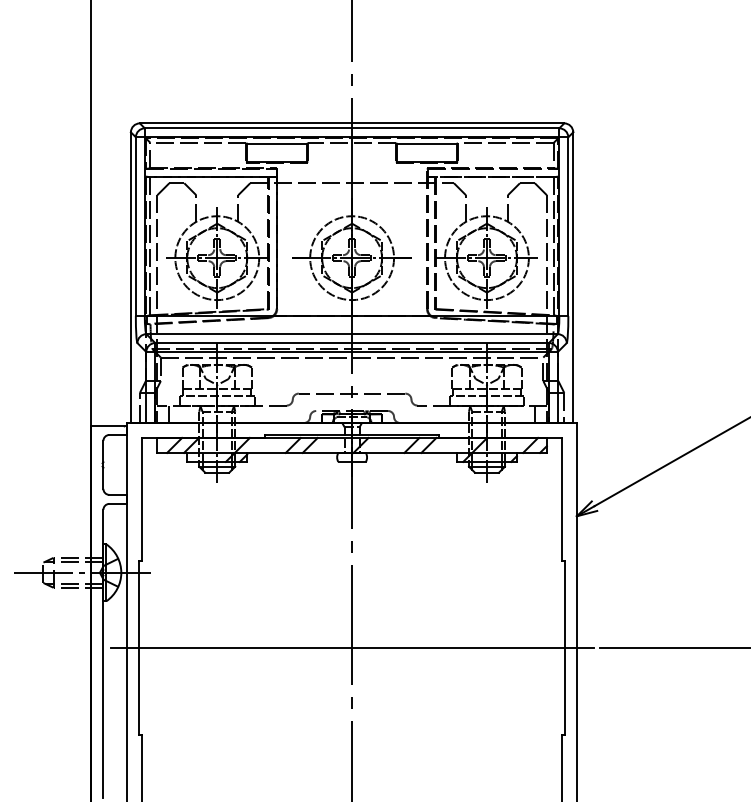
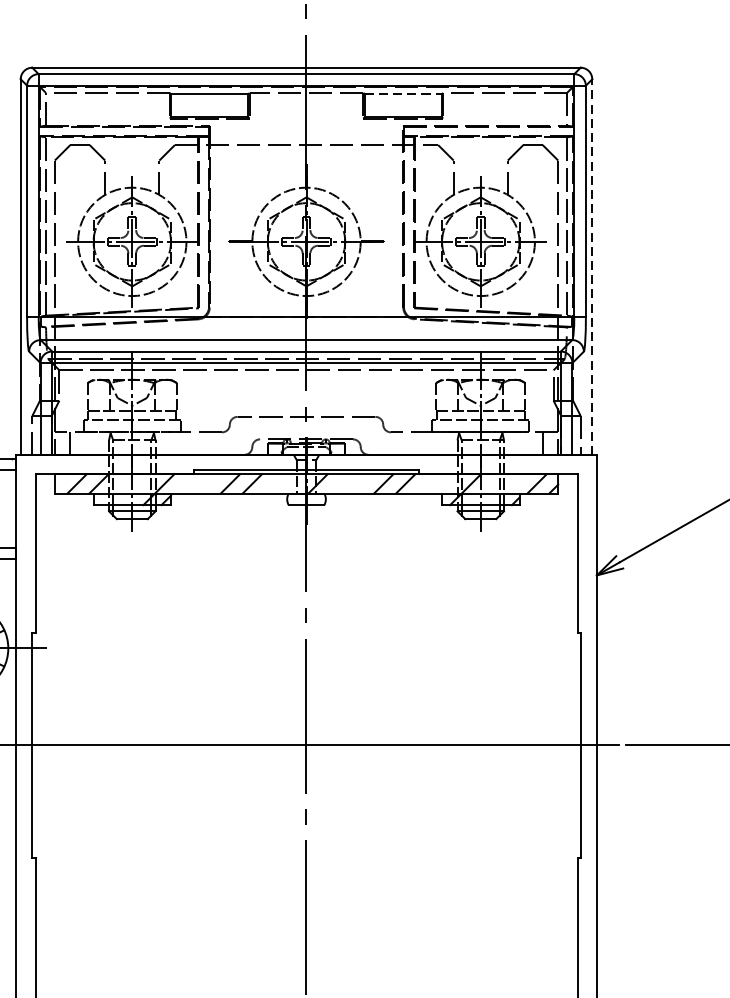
line: (427, 143) -> (403, 93), solid -> dashed
line: (573, 277) -> (592, 266), solid -> dashed

